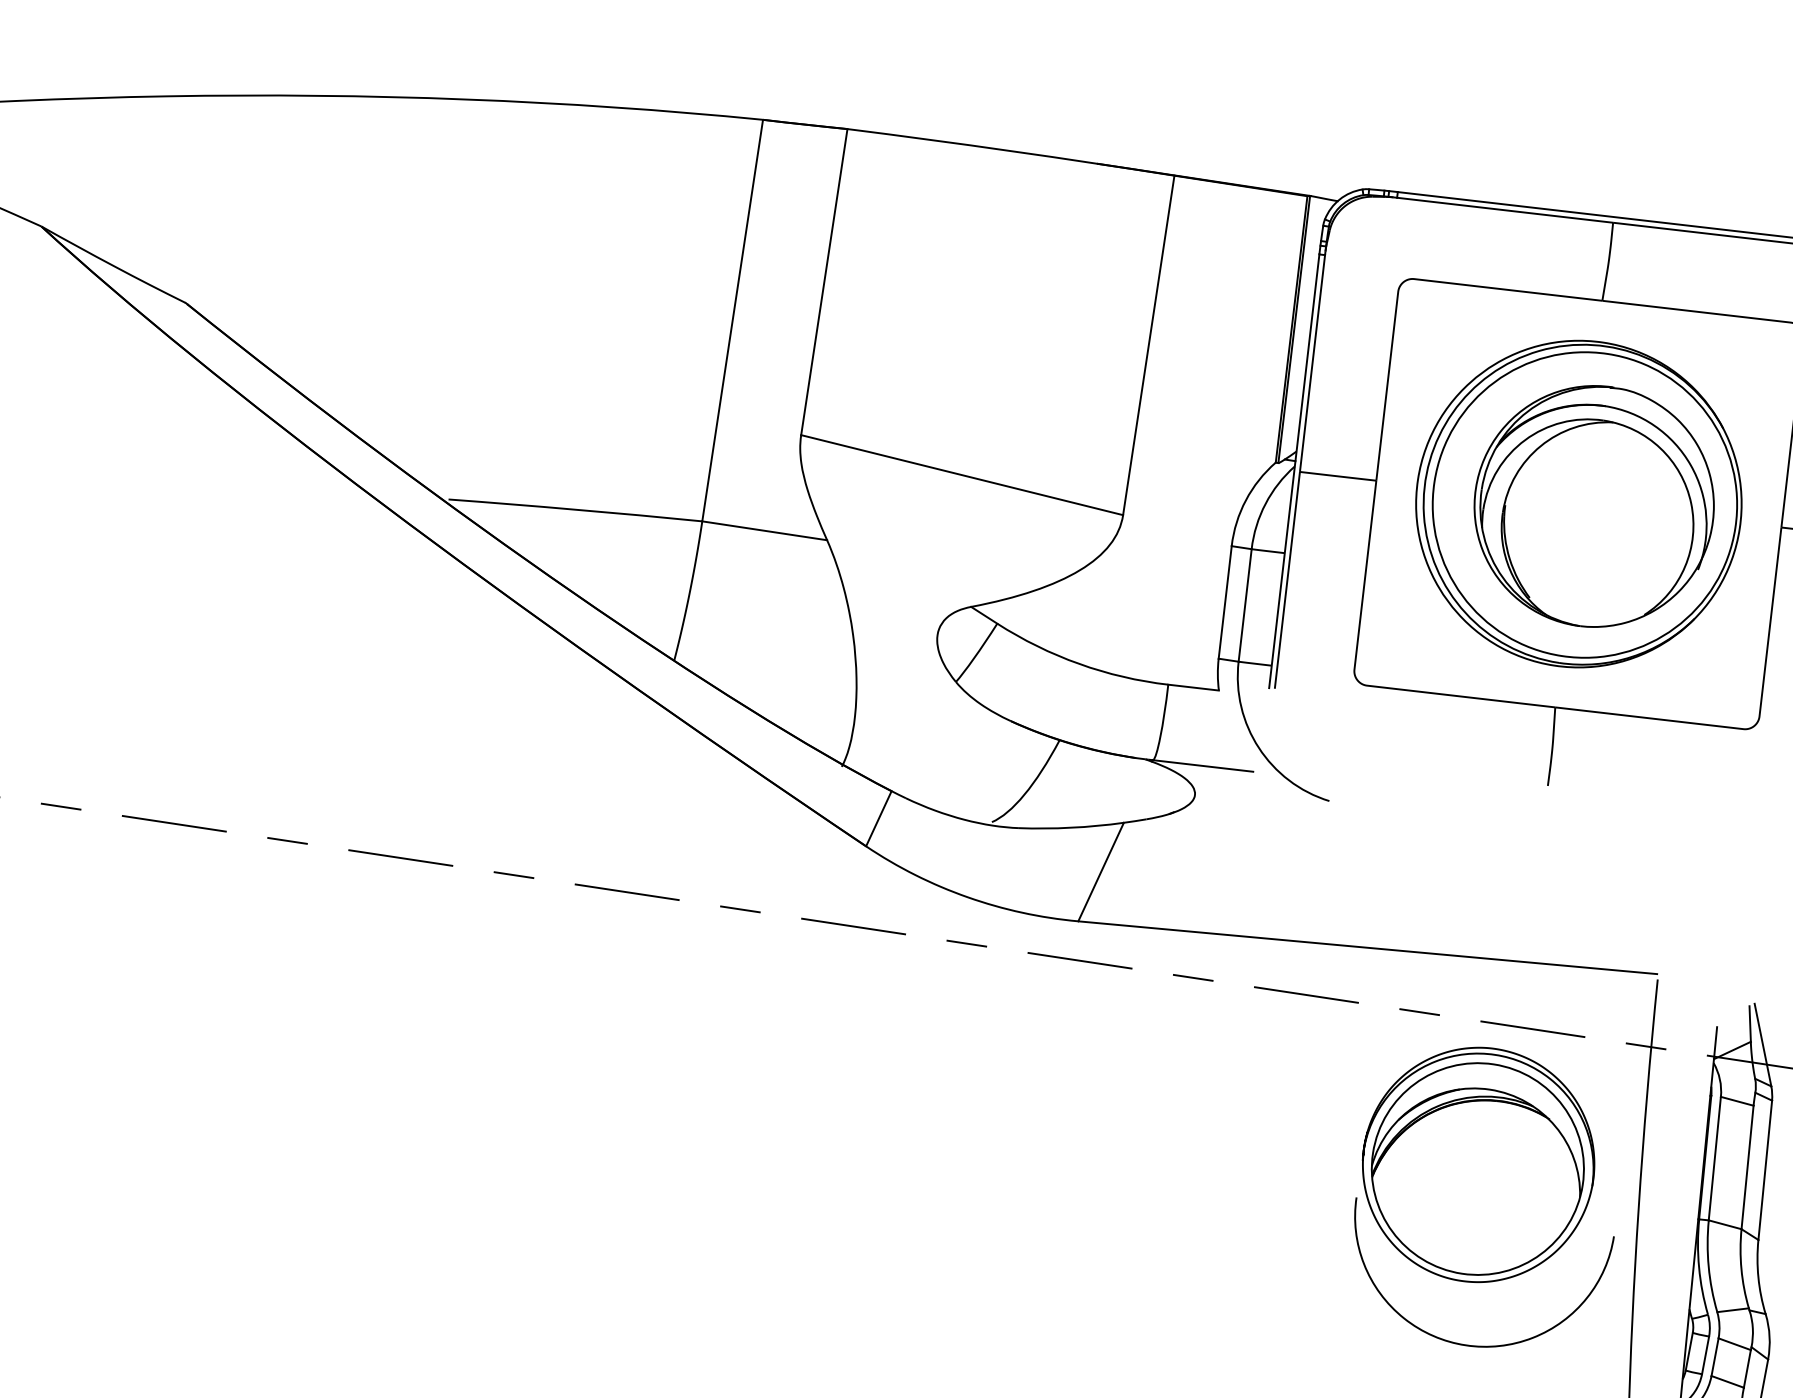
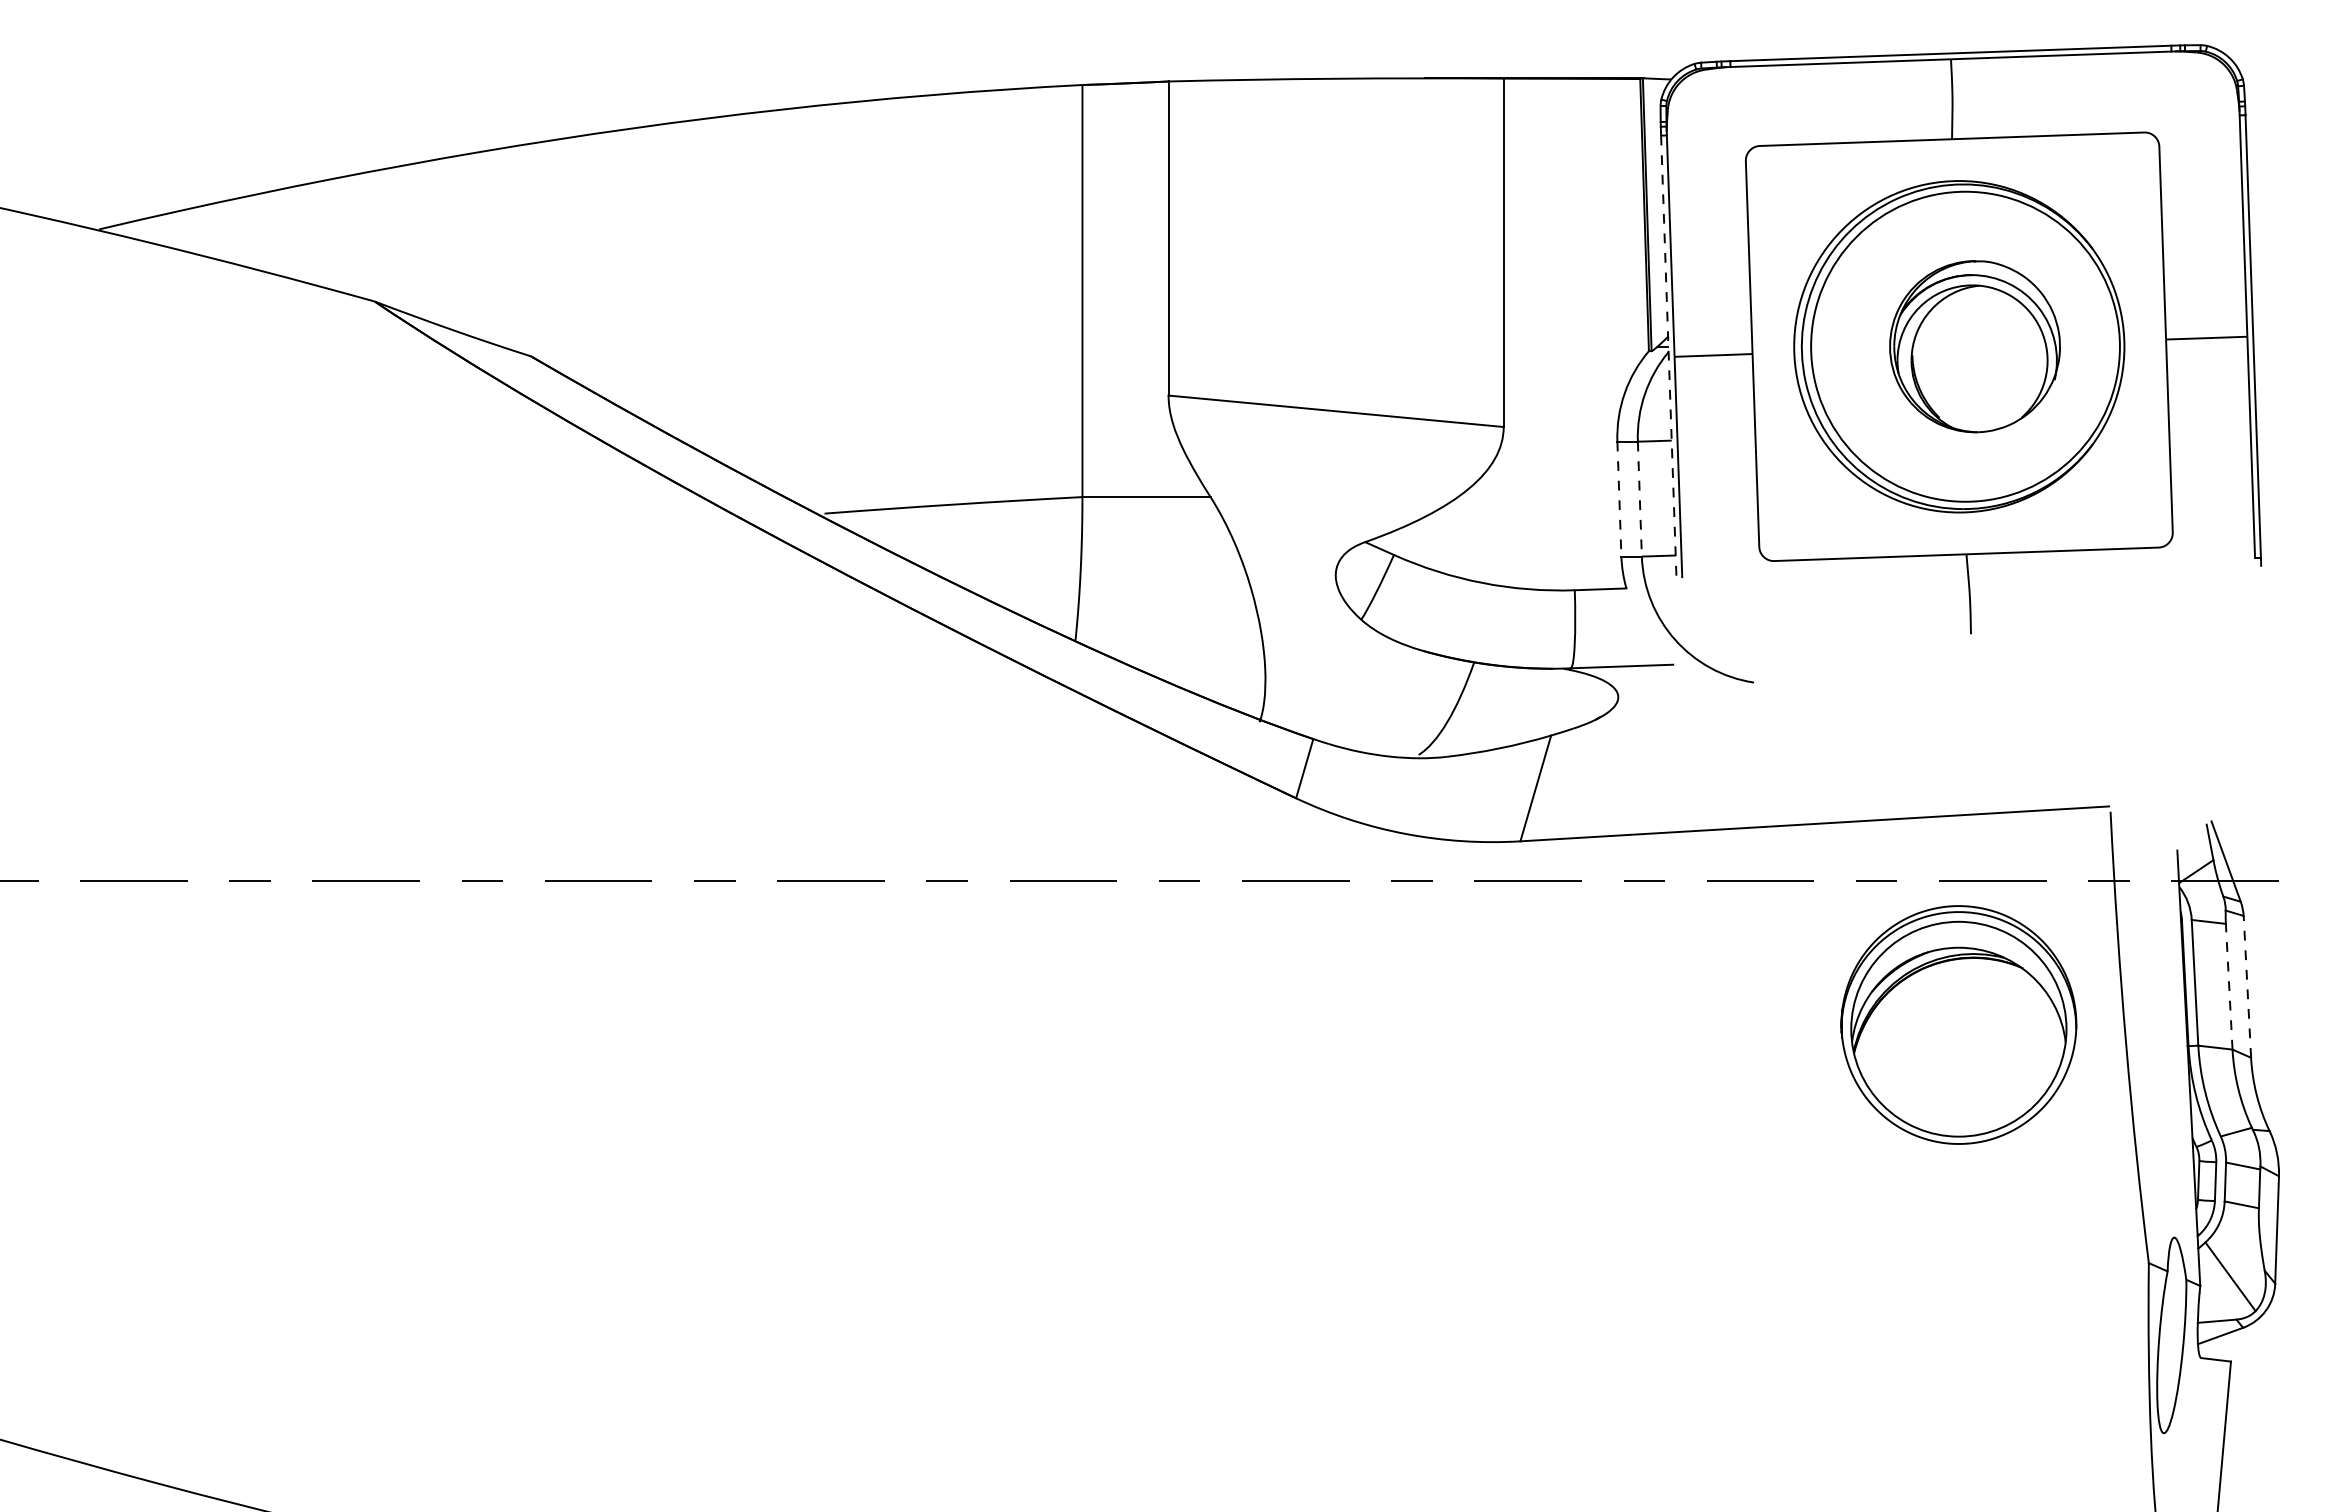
line: (1293, 471) -> (1668, 357), solid -> dashed
part: (1593, 506) -> (1974, 346), size x0.7
line: (1225, 602) -> (1619, 499), solid -> dashed
line: (1244, 605) -> (1639, 499), solid -> dashed
line: (1747, 1167) -> (2229, 986), solid -> dashed
line: (1765, 1169) -> (2247, 986), solid -> dashed
curve: (1460, 1343) -> (1967, 1206), removed

